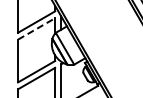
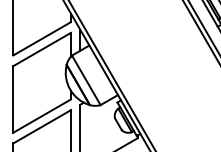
line: (37, 28) -> (43, 48), dashed -> solid

